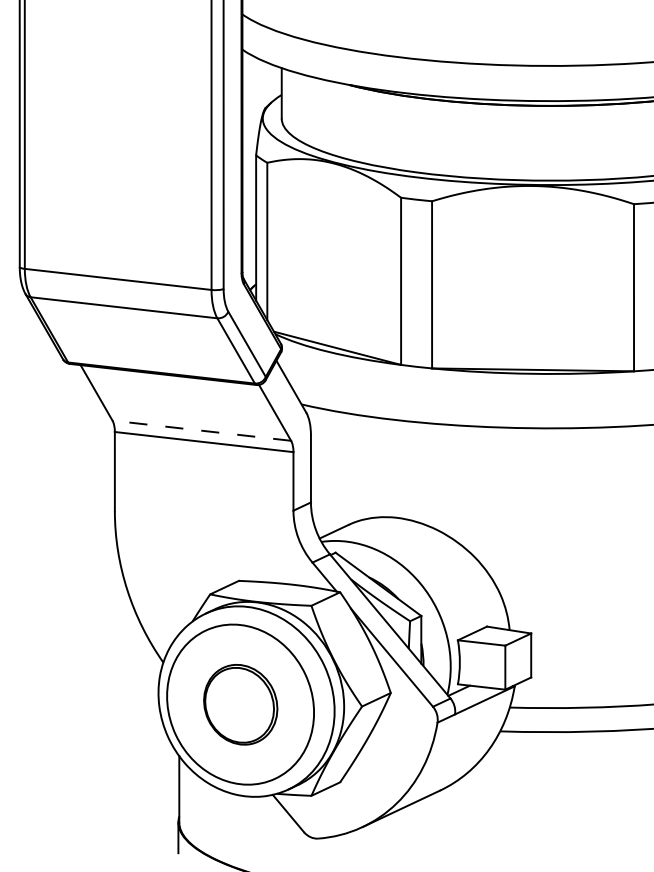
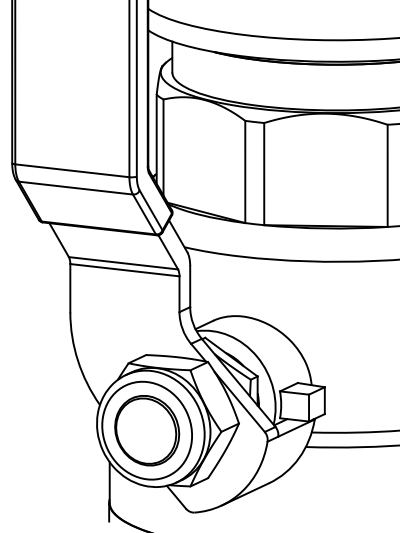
line: (201, 431) -> (123, 263), dashed -> solid
part: (241, 704) -> (147, 430), size x1.43

